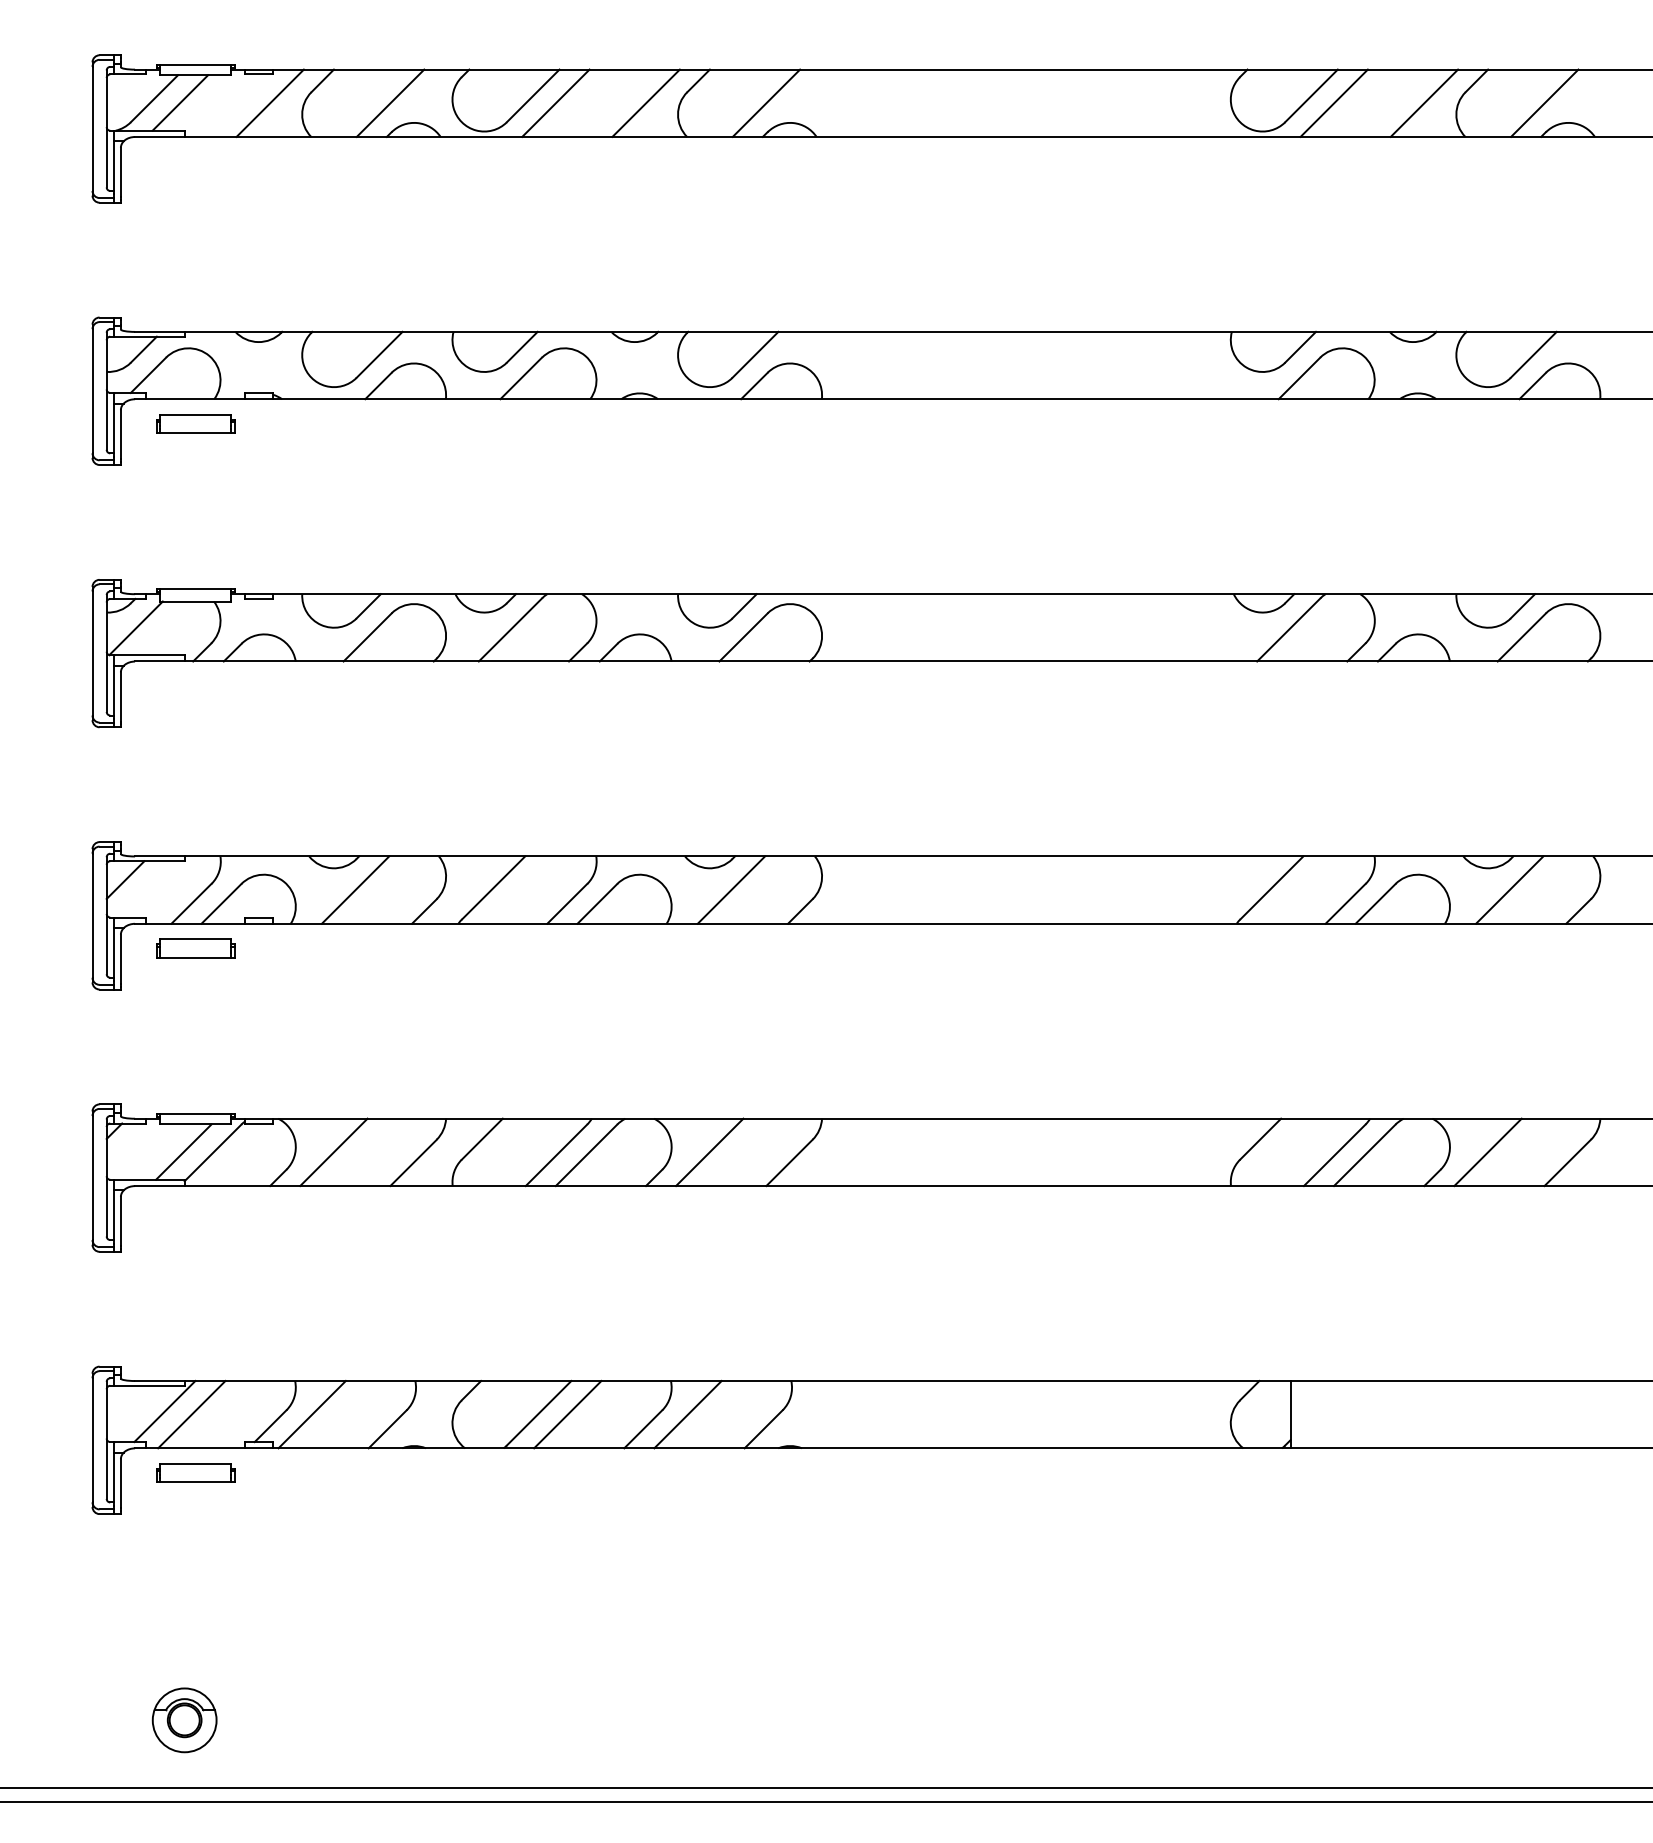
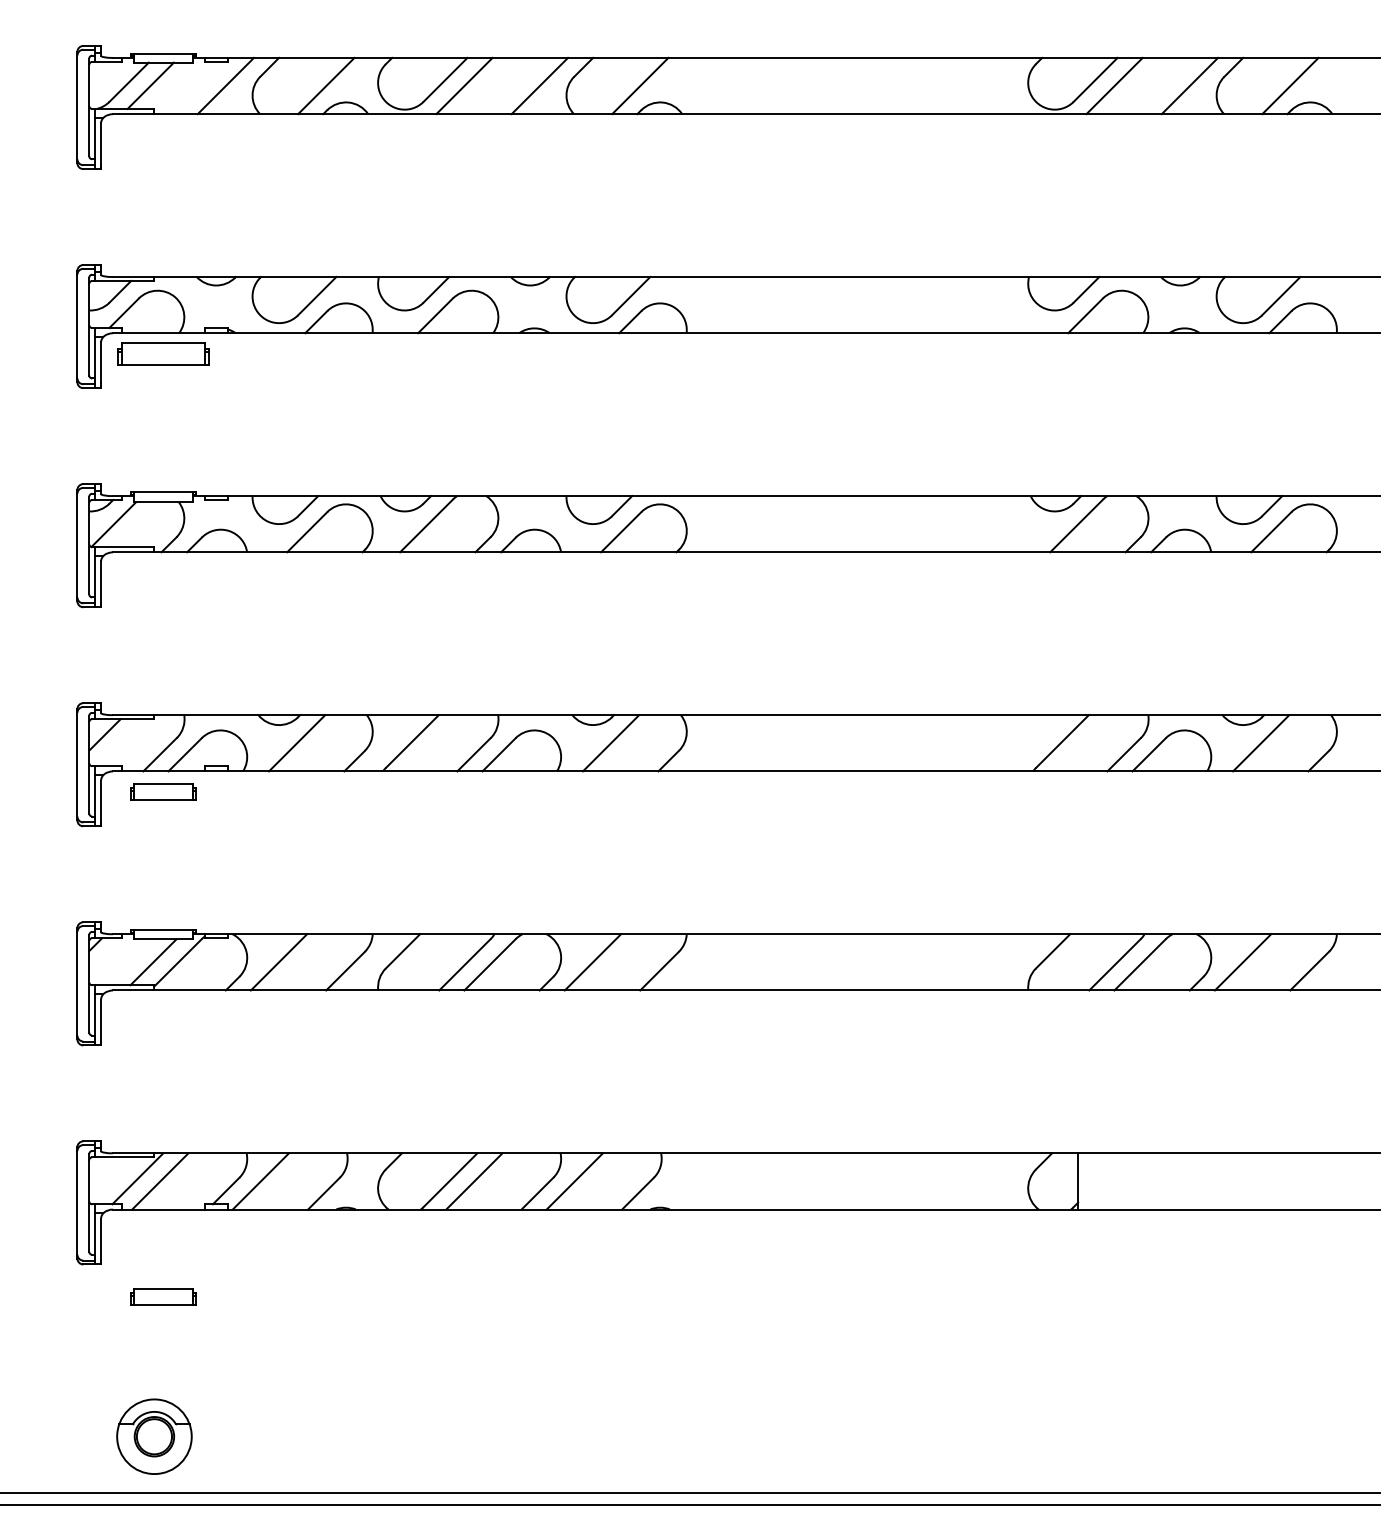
part: (195, 423) -> (163, 353), size x1.4
part: (195, 1472) -> (163, 1296), moved
part: (184, 1720) -> (154, 1436), size x1.4

